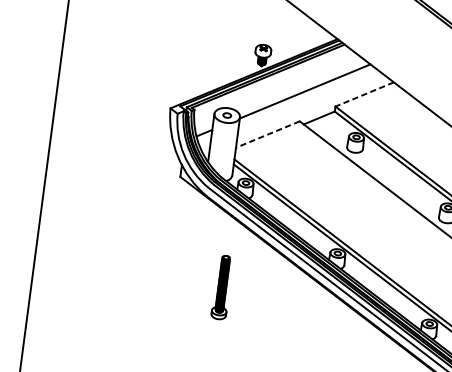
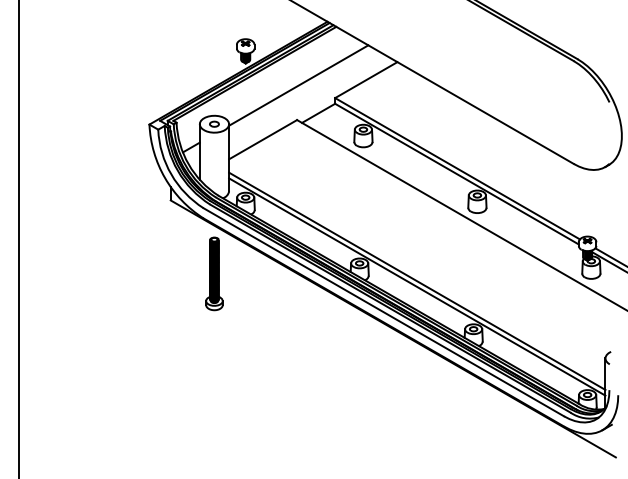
line: (364, 94) -> (366, 80), dashed -> solid
line: (267, 134) -> (262, 139), dashed -> solid
part: (222, 287) -> (214, 273), moved

